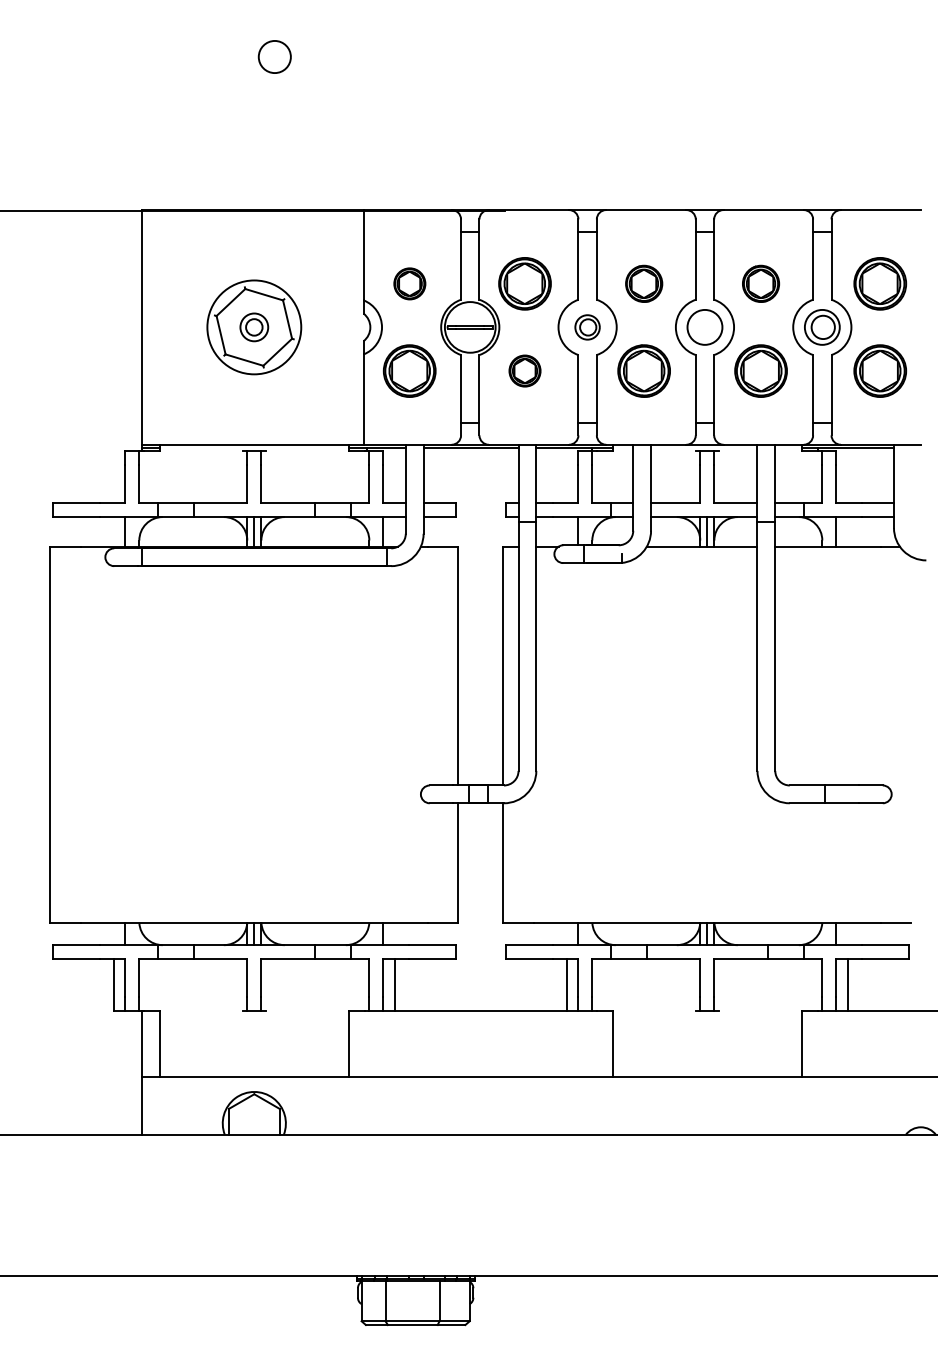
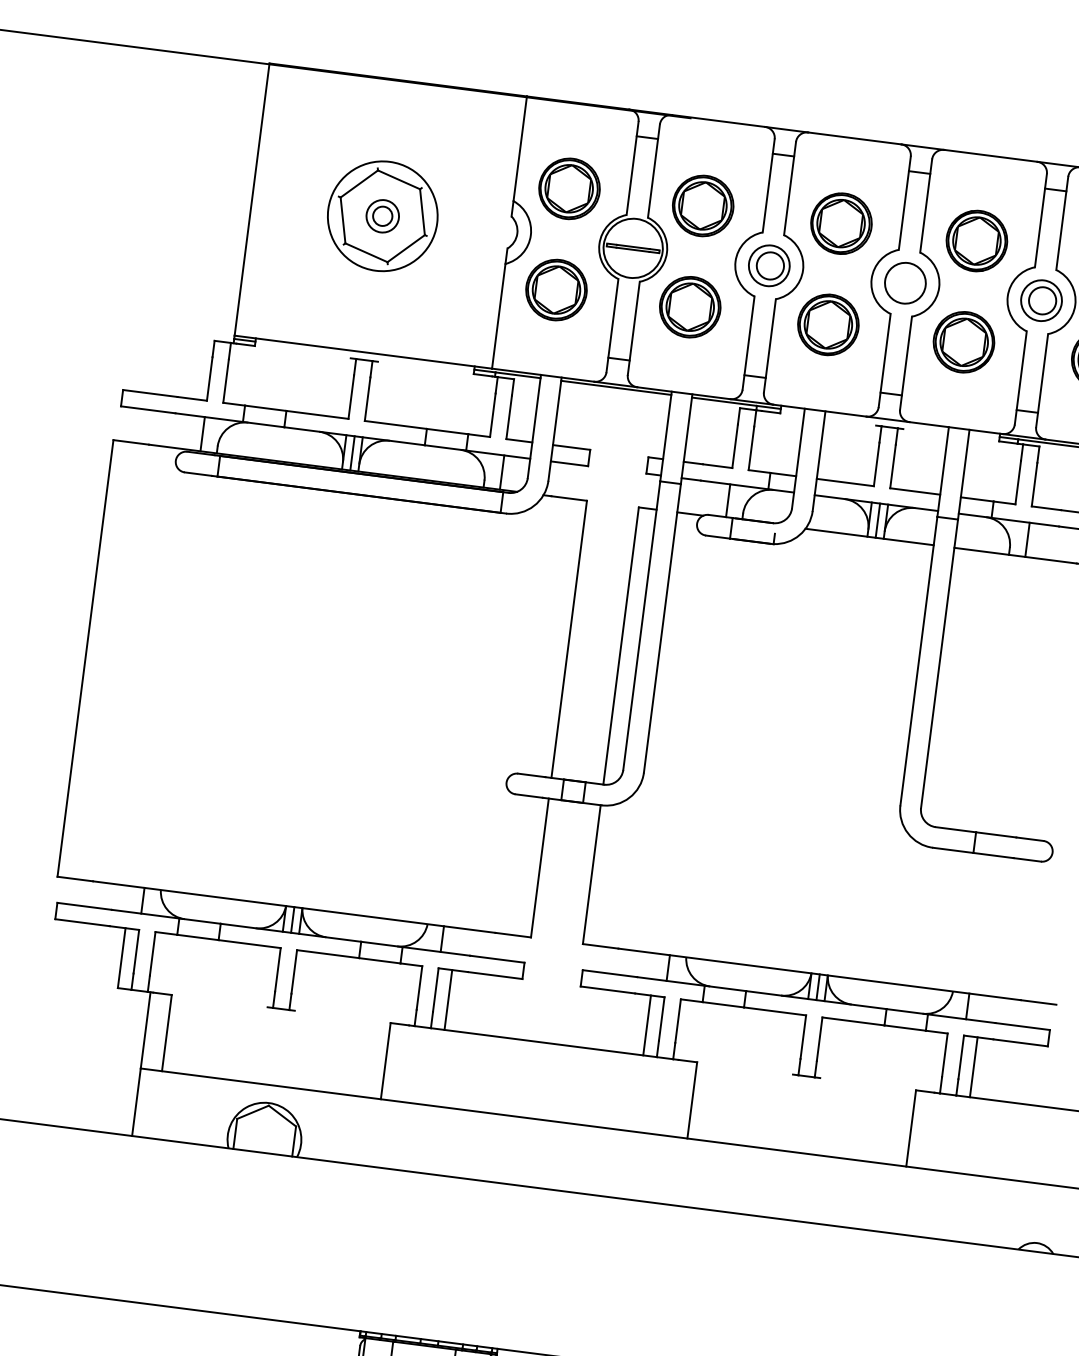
part: (409, 283) -> (569, 188), size x1.67
part: (643, 283) -> (840, 223), size x1.43
part: (760, 283) -> (976, 240), size x1.43
part: (587, 327) -> (769, 265), size x1.43
part: (524, 370) -> (689, 306), size x1.67

